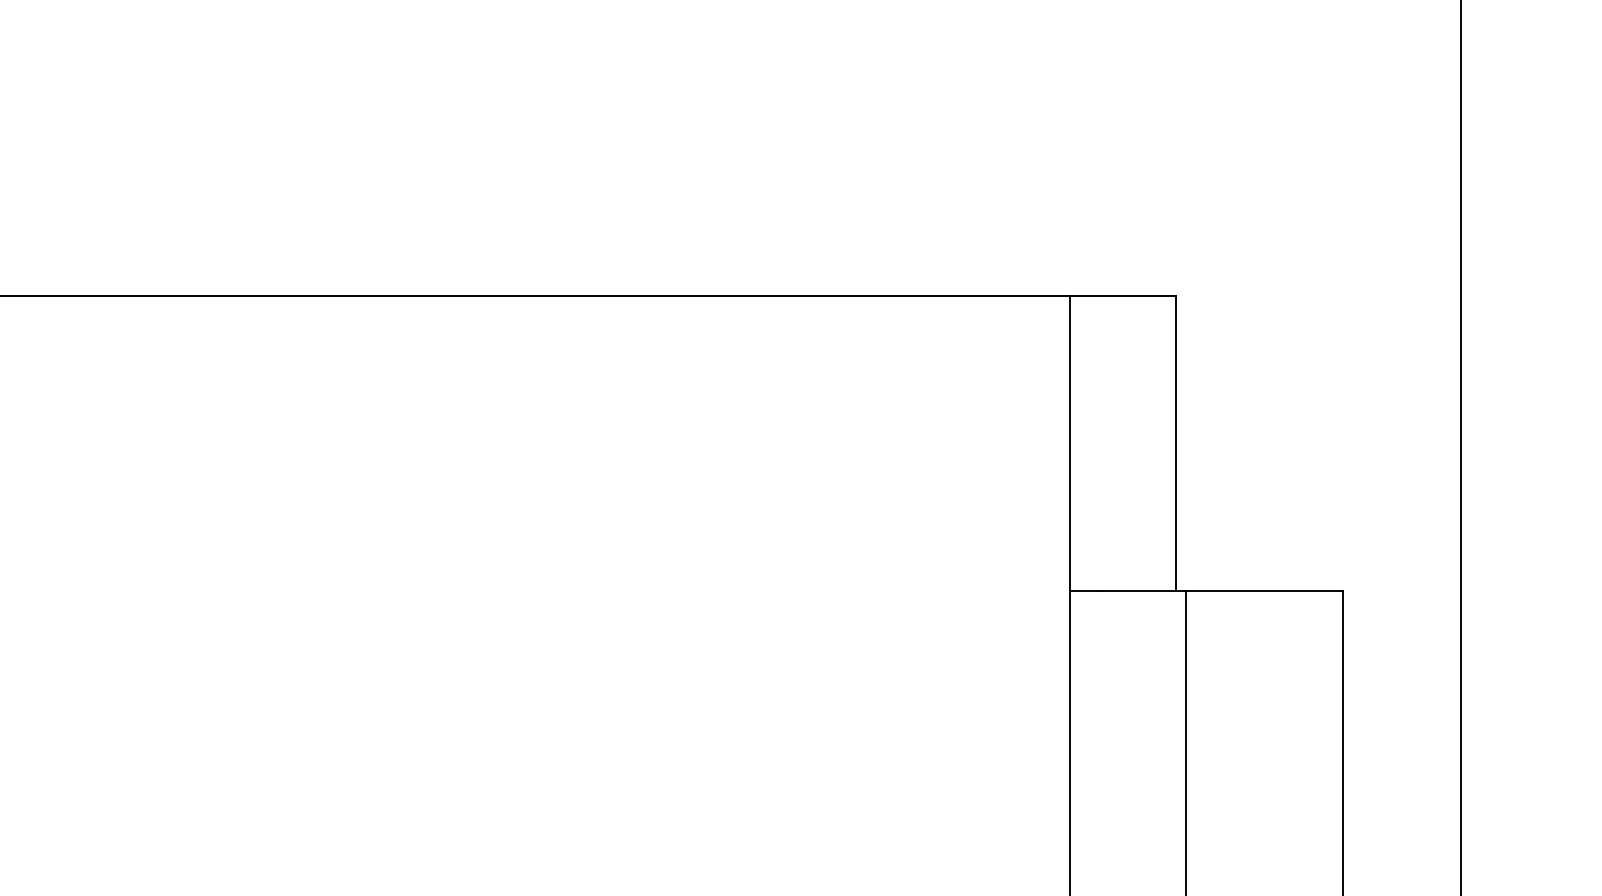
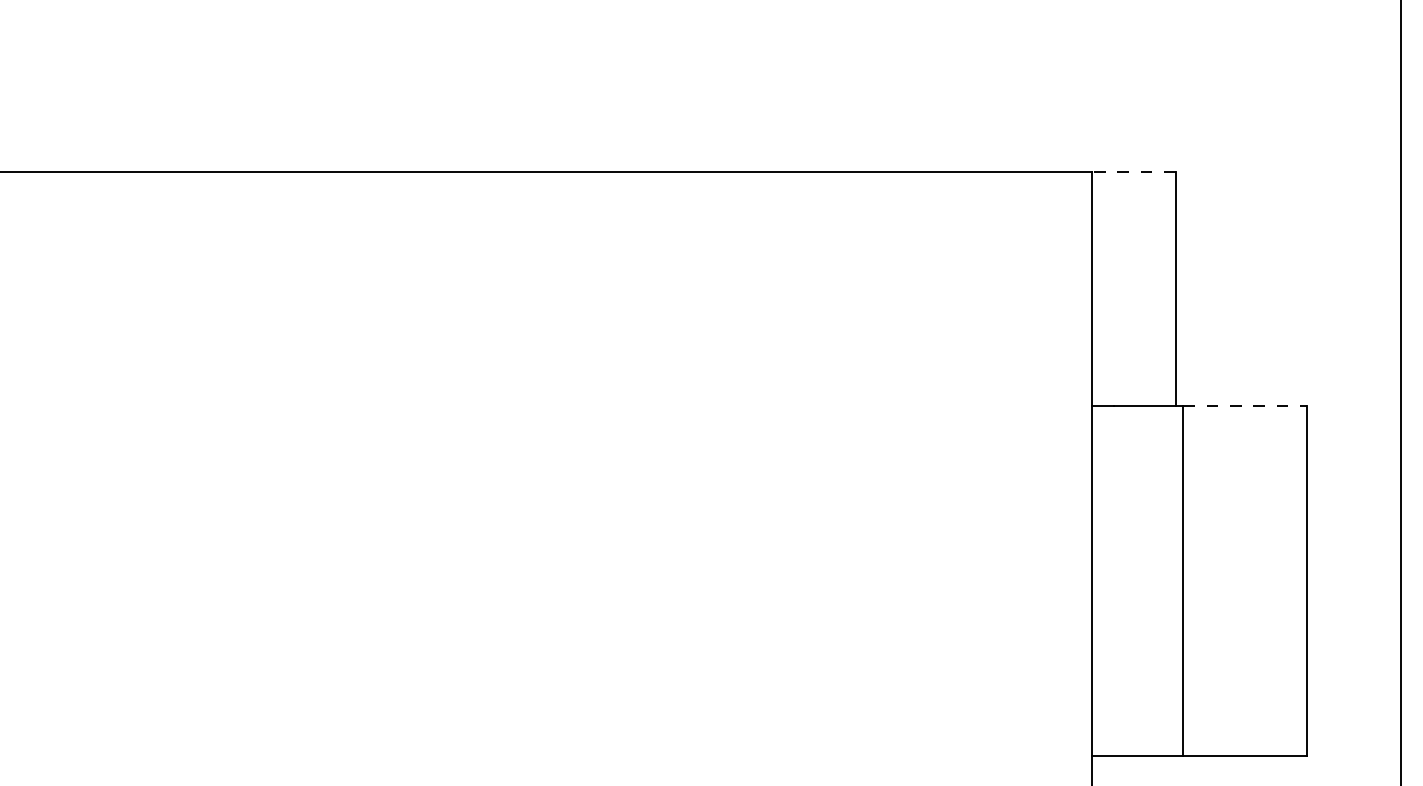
line: (1122, 295) -> (1133, 172), solid -> dashed
line: (1264, 590) -> (1245, 405), solid -> dashed

